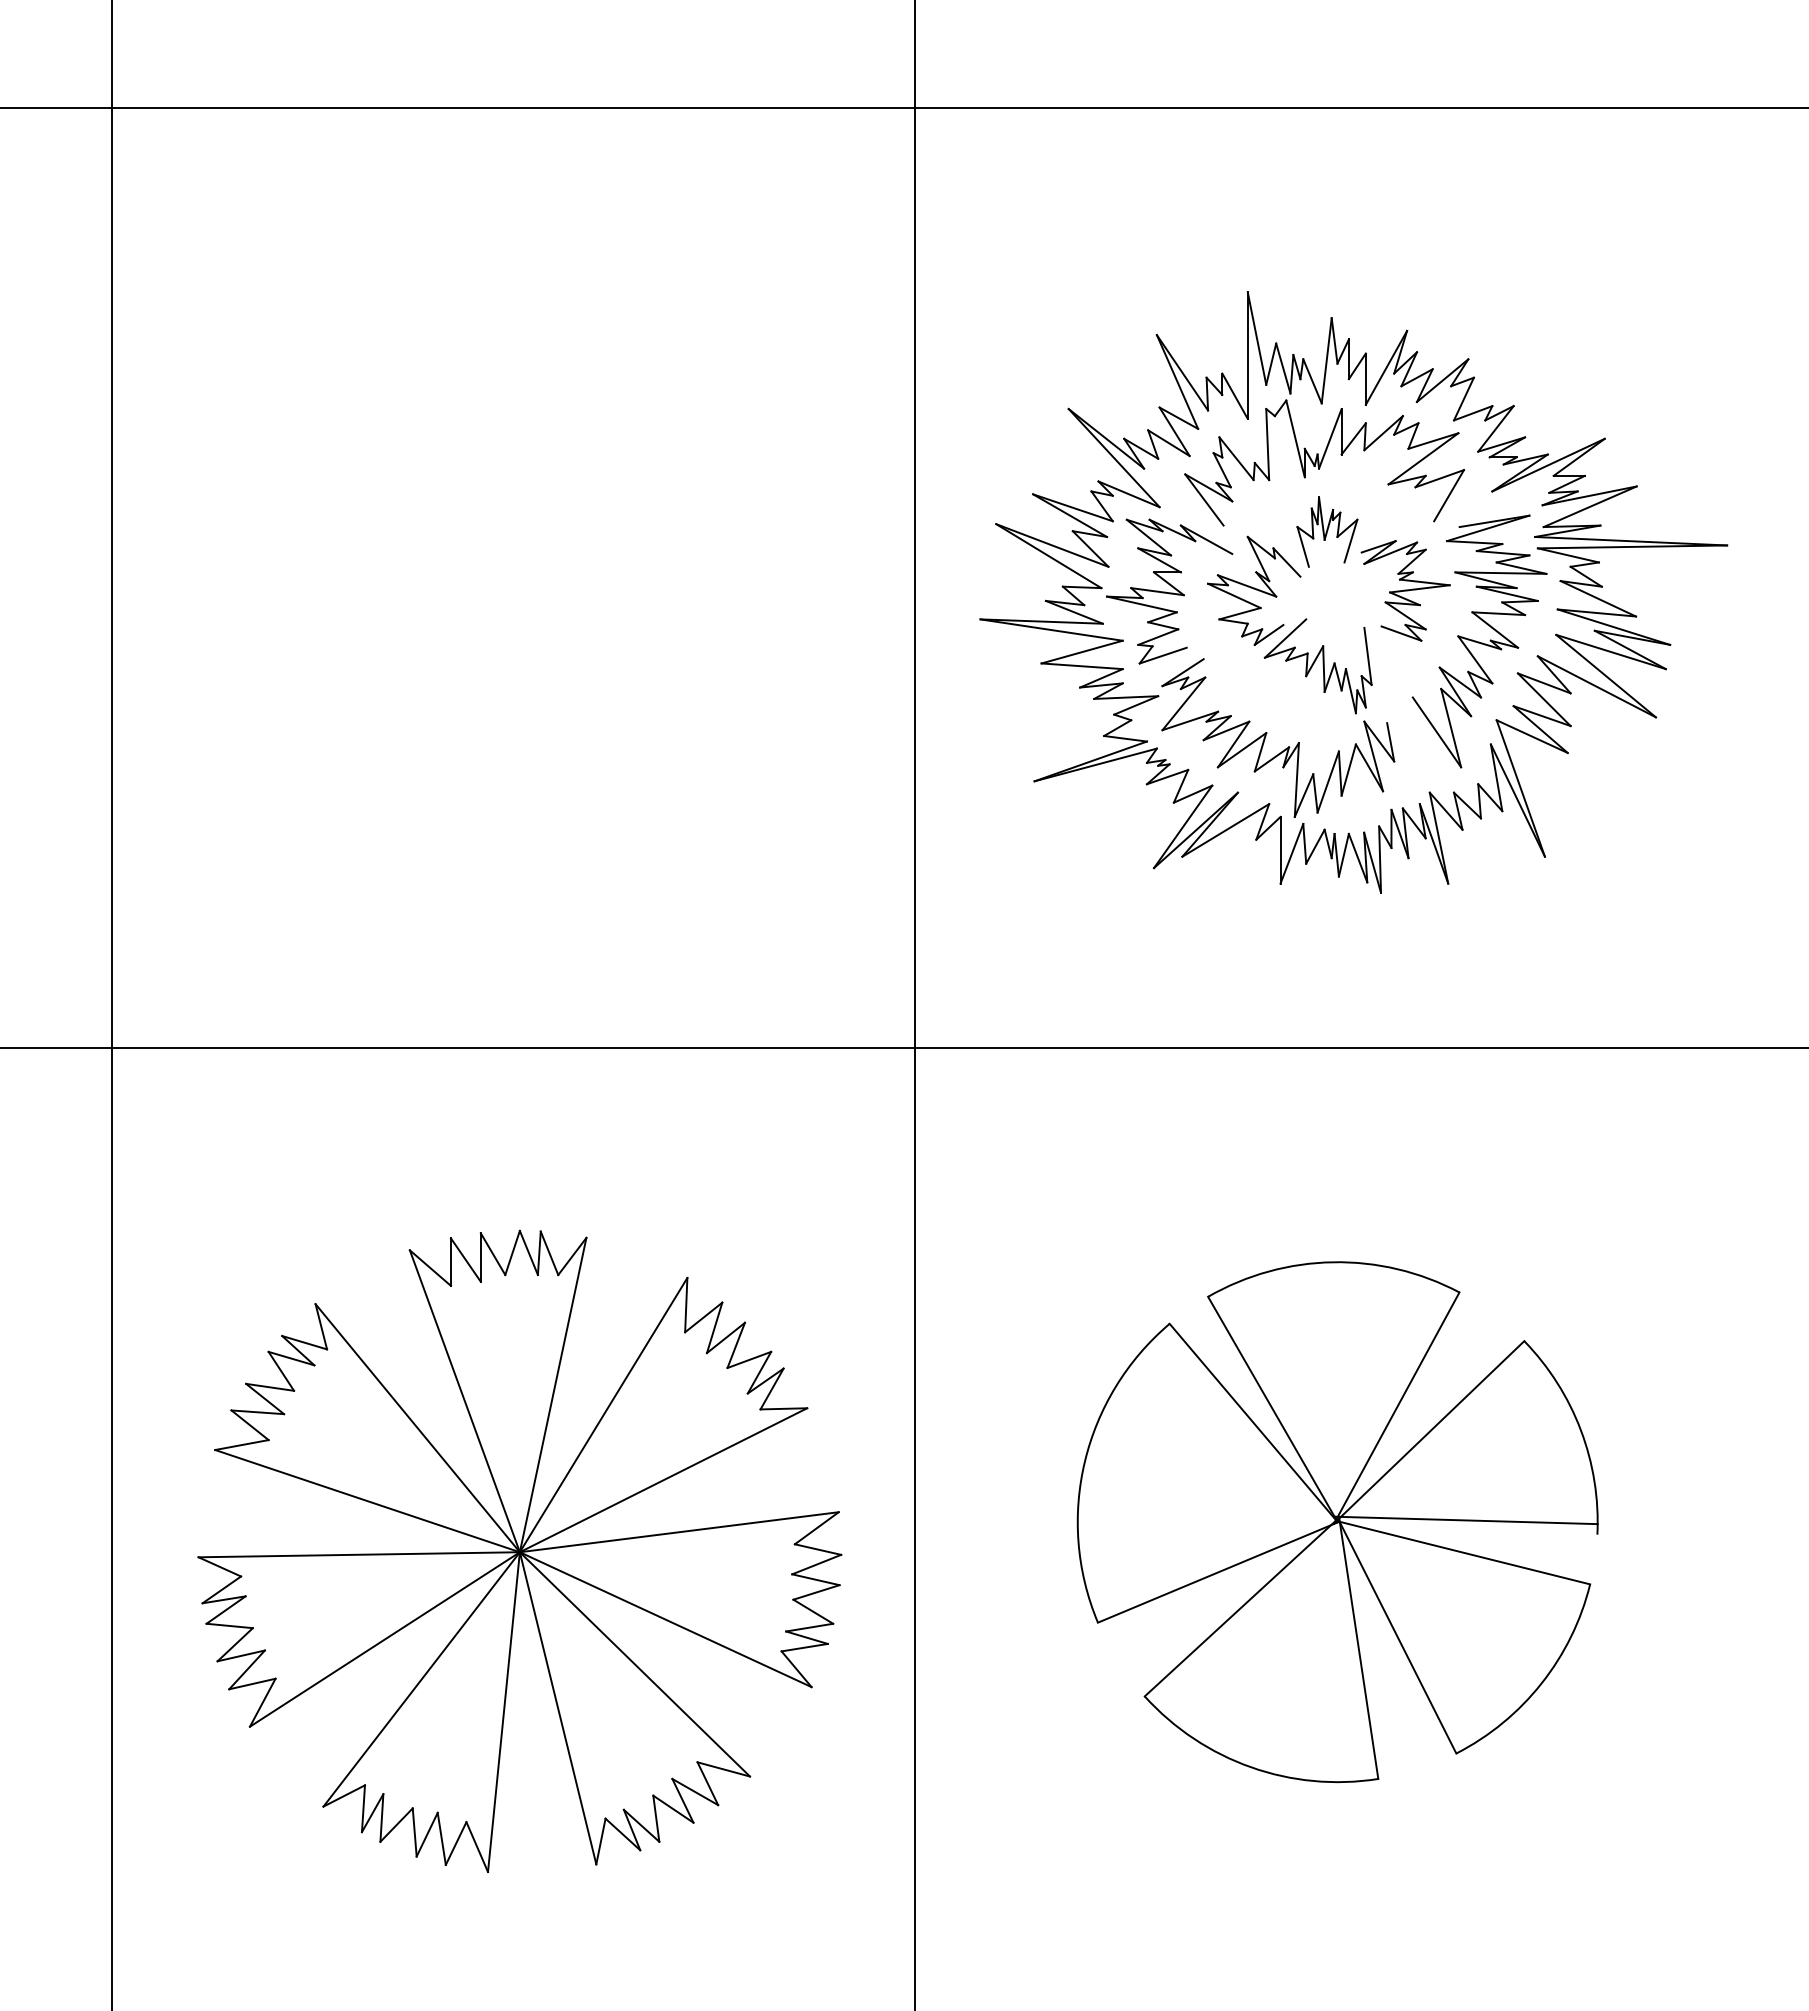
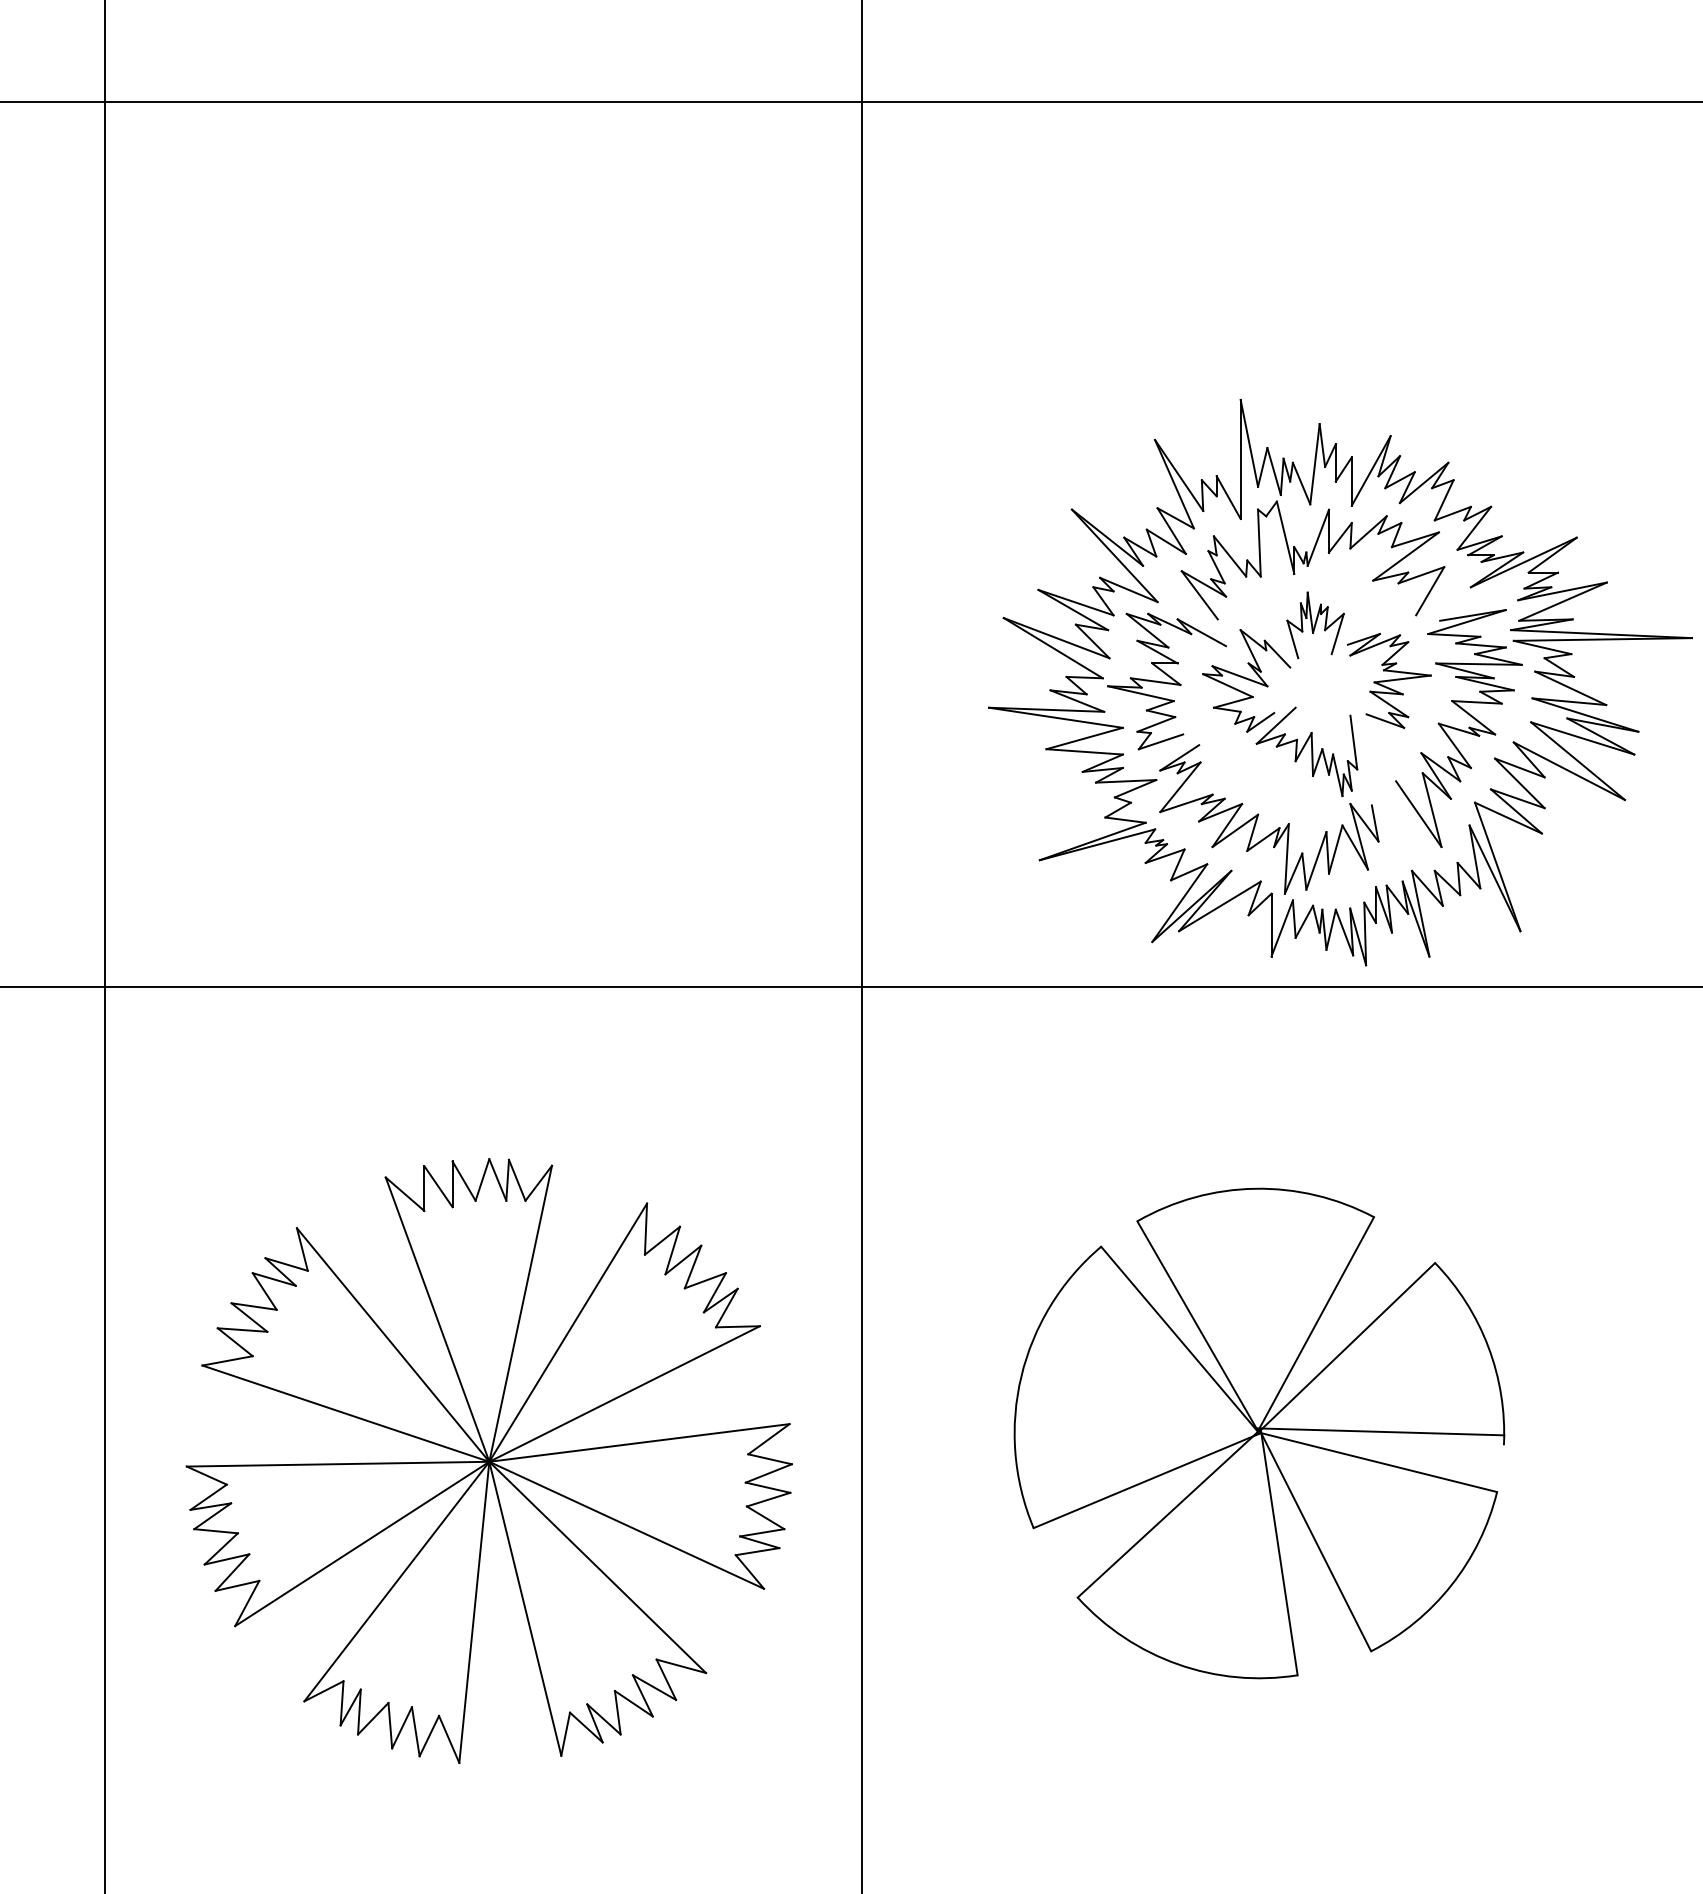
part: (1353, 592) -> (1340, 682), moved

